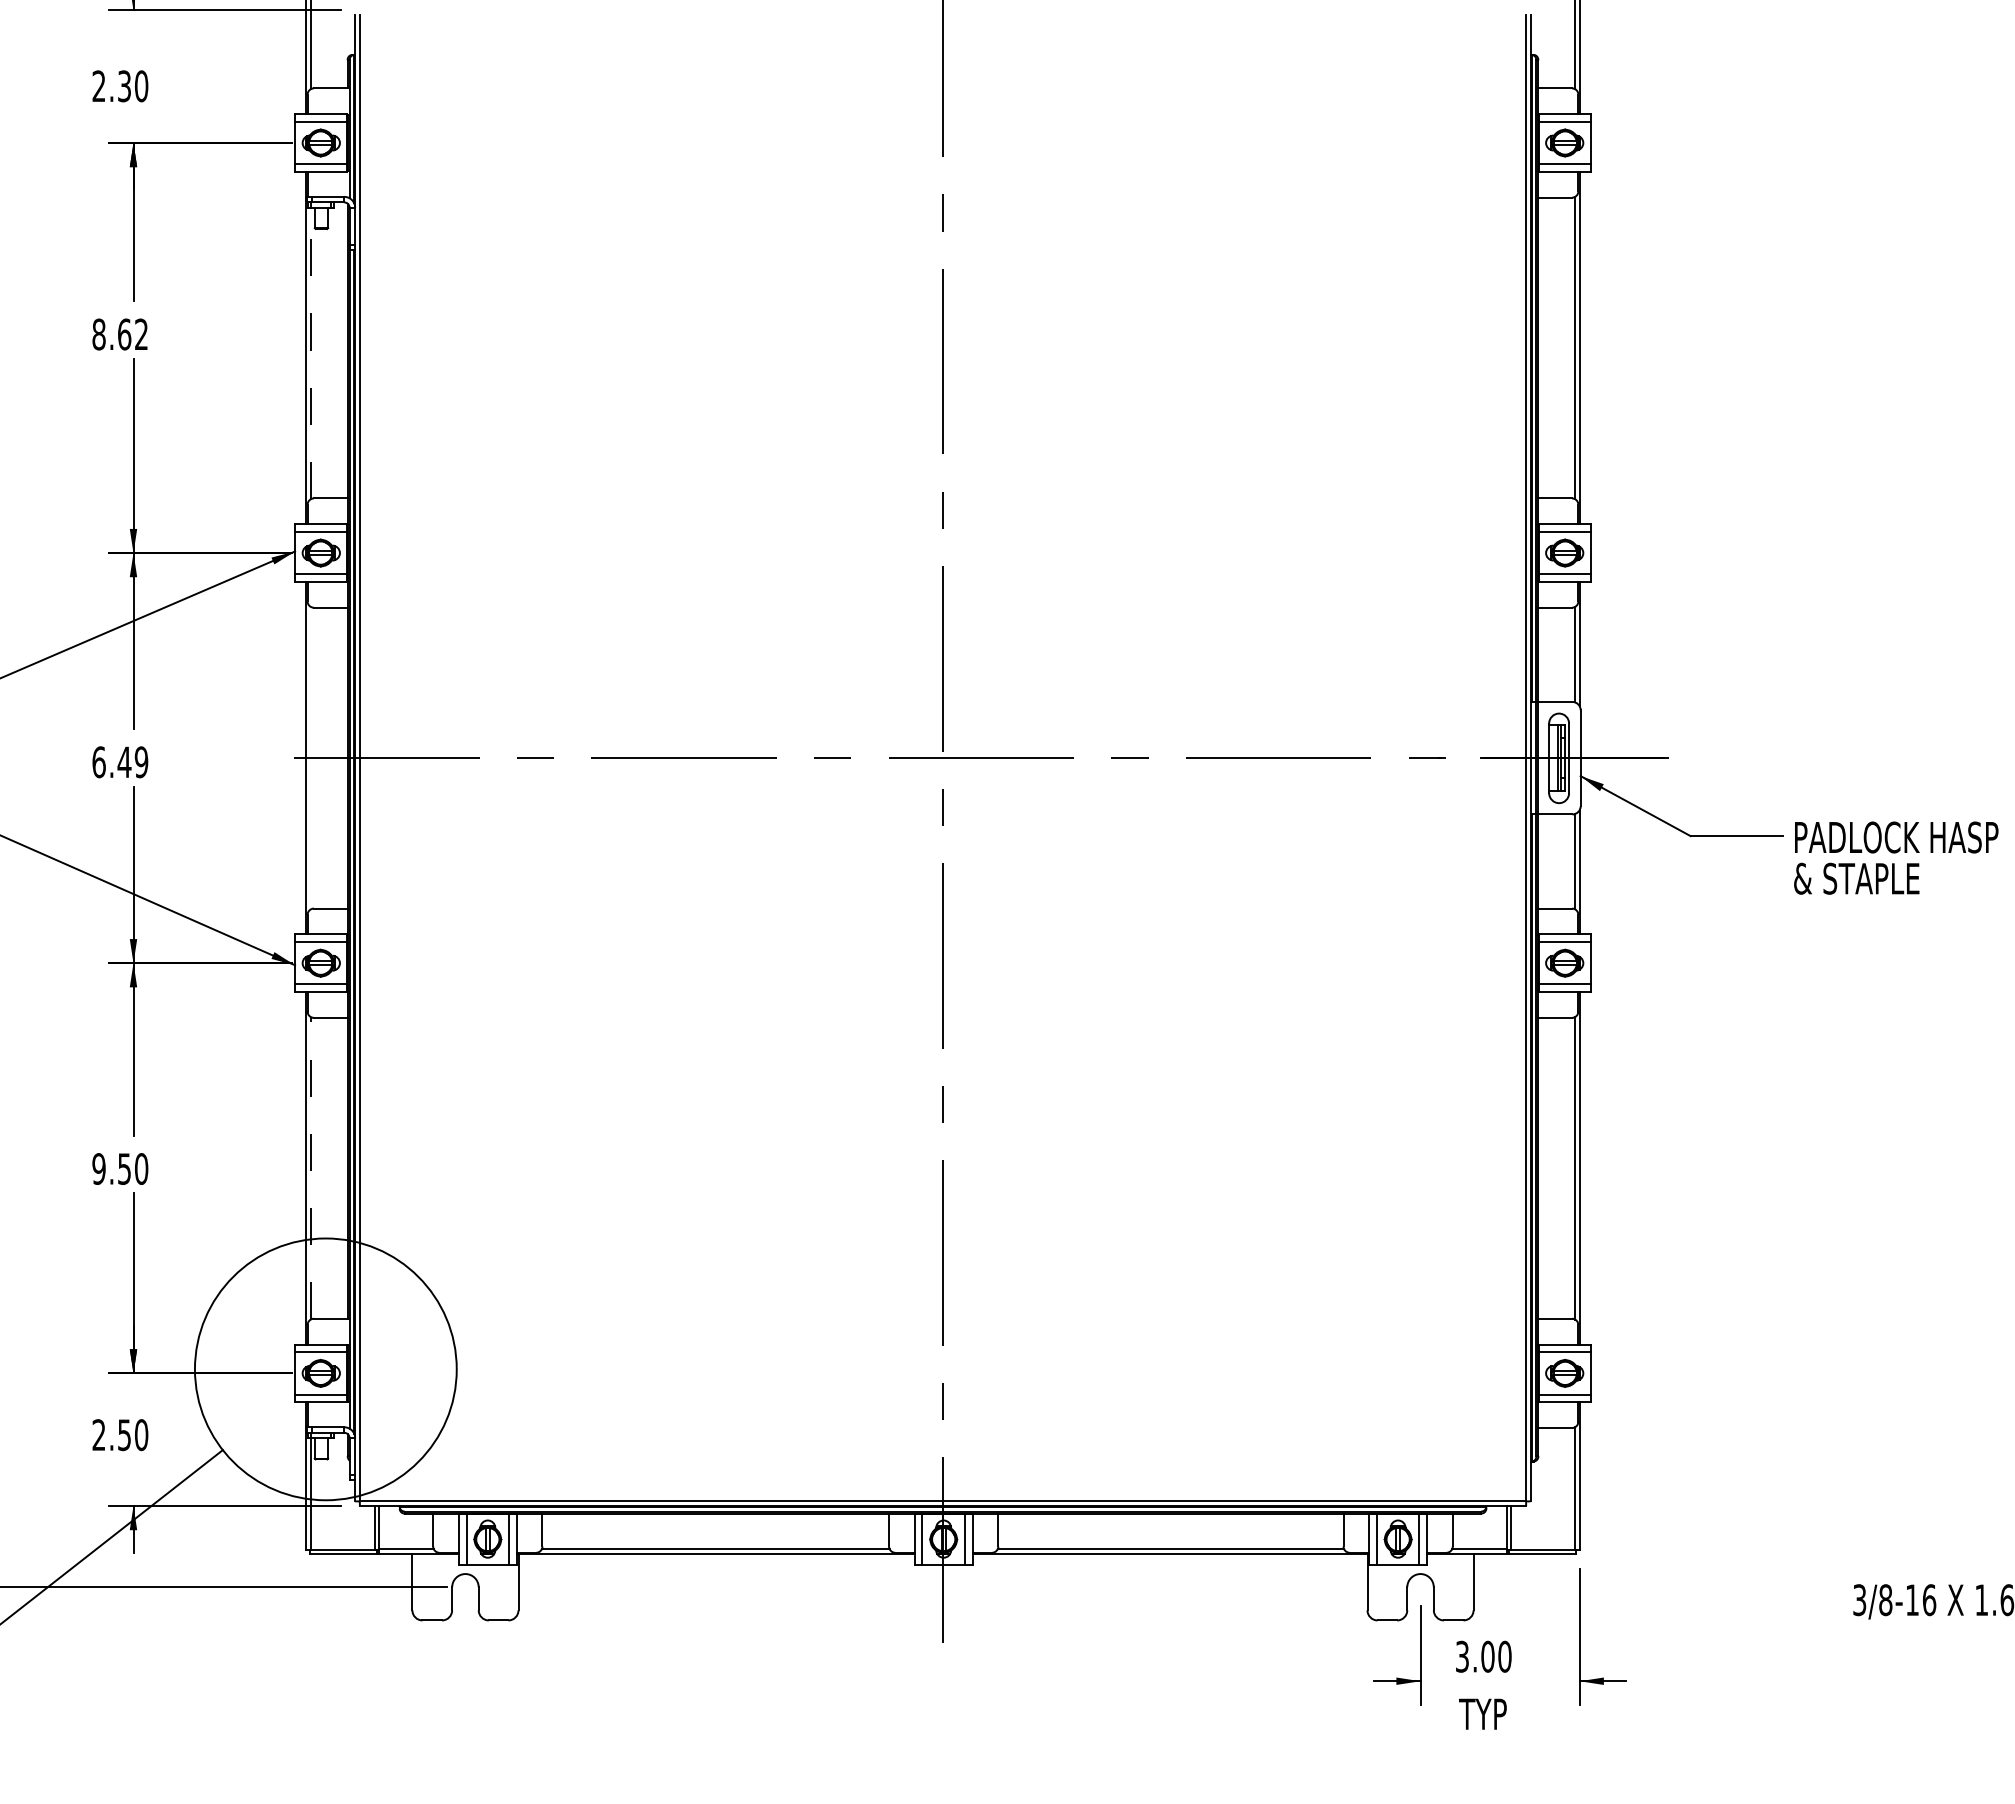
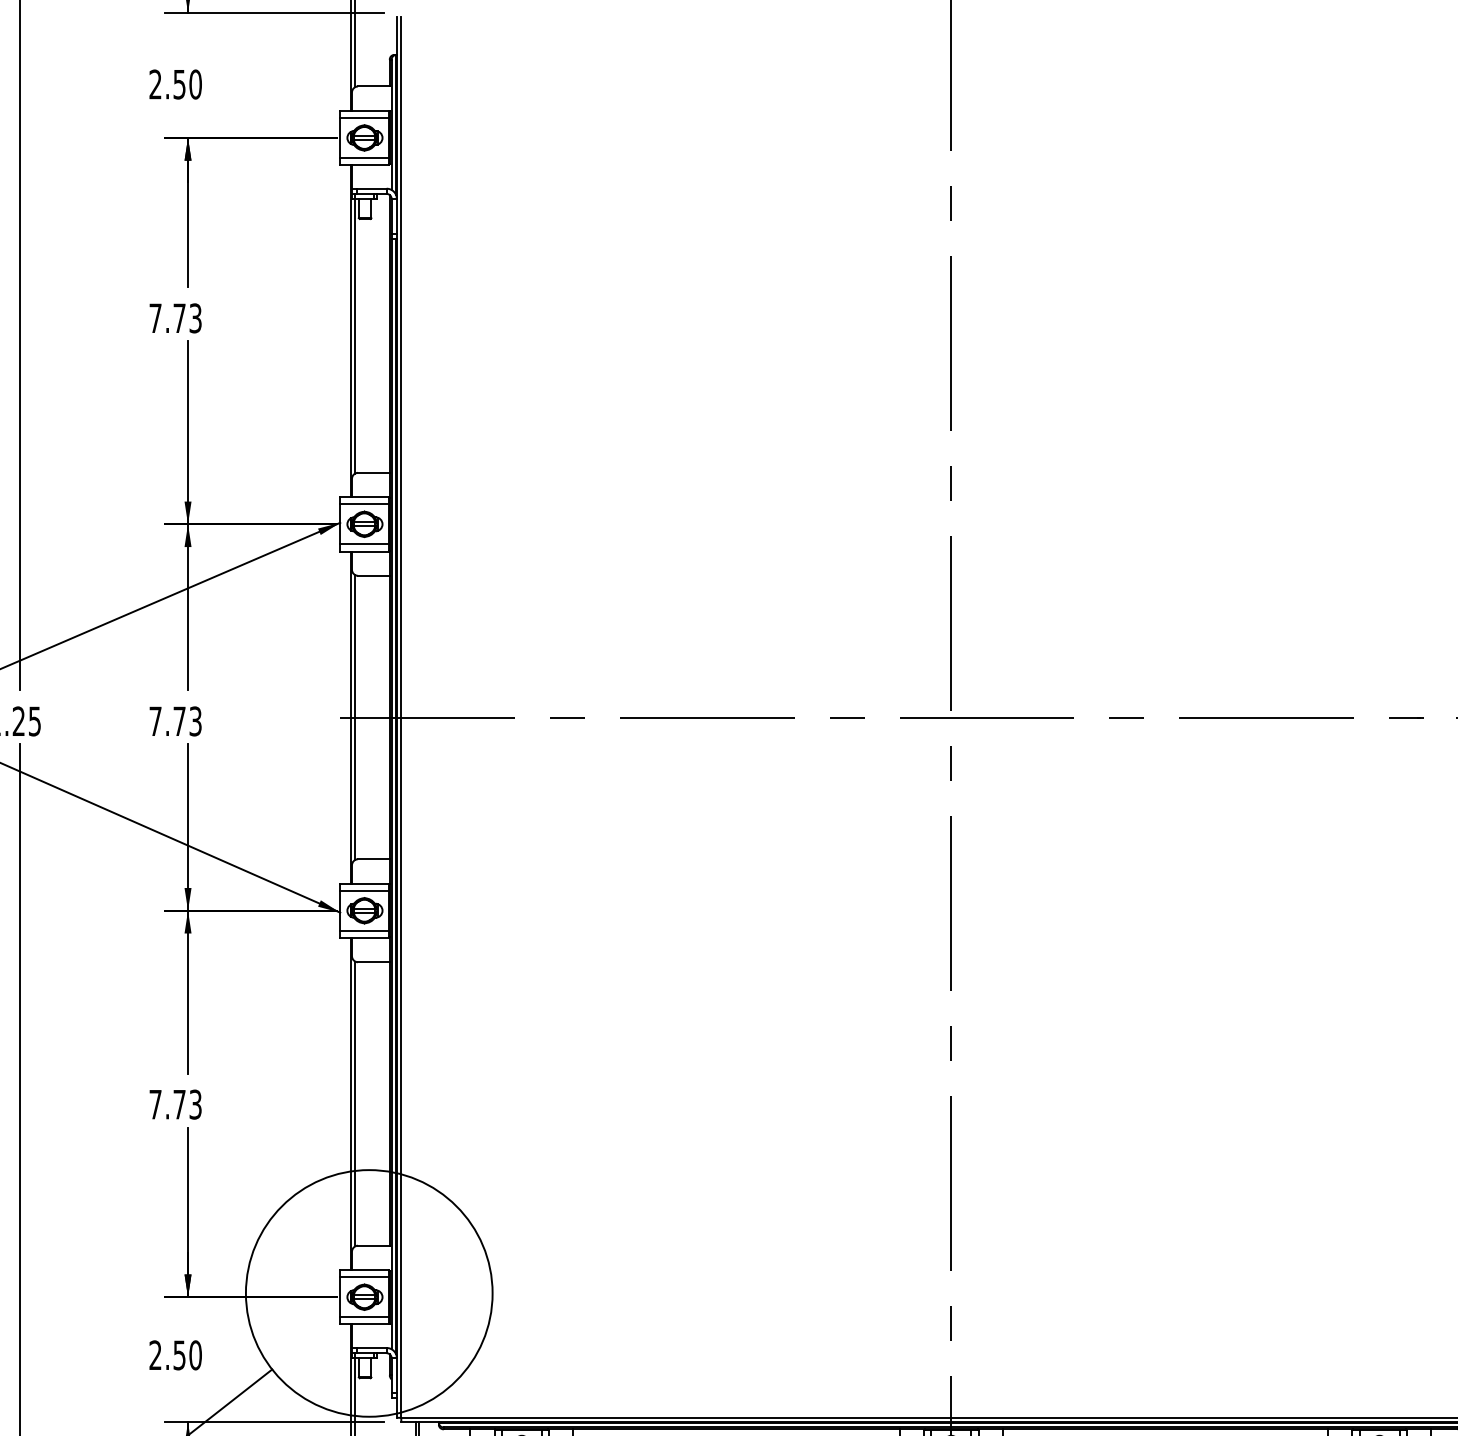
text: (124, 85) -> (179, 83), 2.30 -> 2.50
text: (119, 334) -> (174, 318), 8.62 -> 7.73
line: (310, 353) -> (354, 336), dashed -> solid
line: (310, 757) -> (354, 716), added
text: (120, 762) -> (175, 721), 6.49 -> 7.73
line: (310, 1167) -> (354, 1103), dashed -> solid
text: (120, 1168) -> (175, 1104), 9.50 -> 7.73

